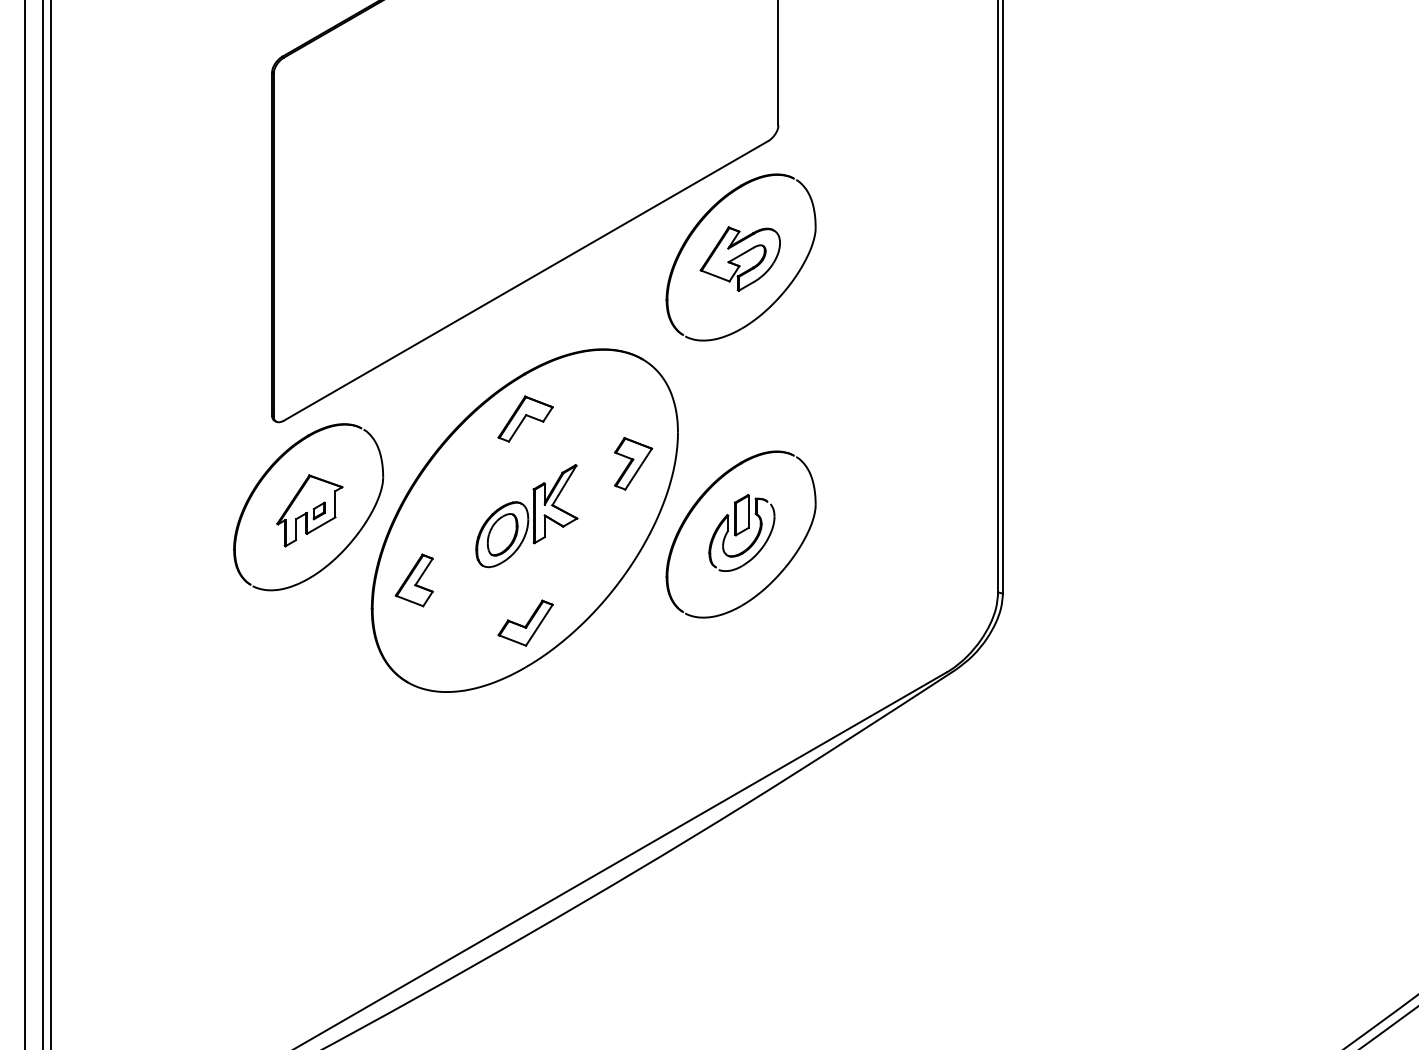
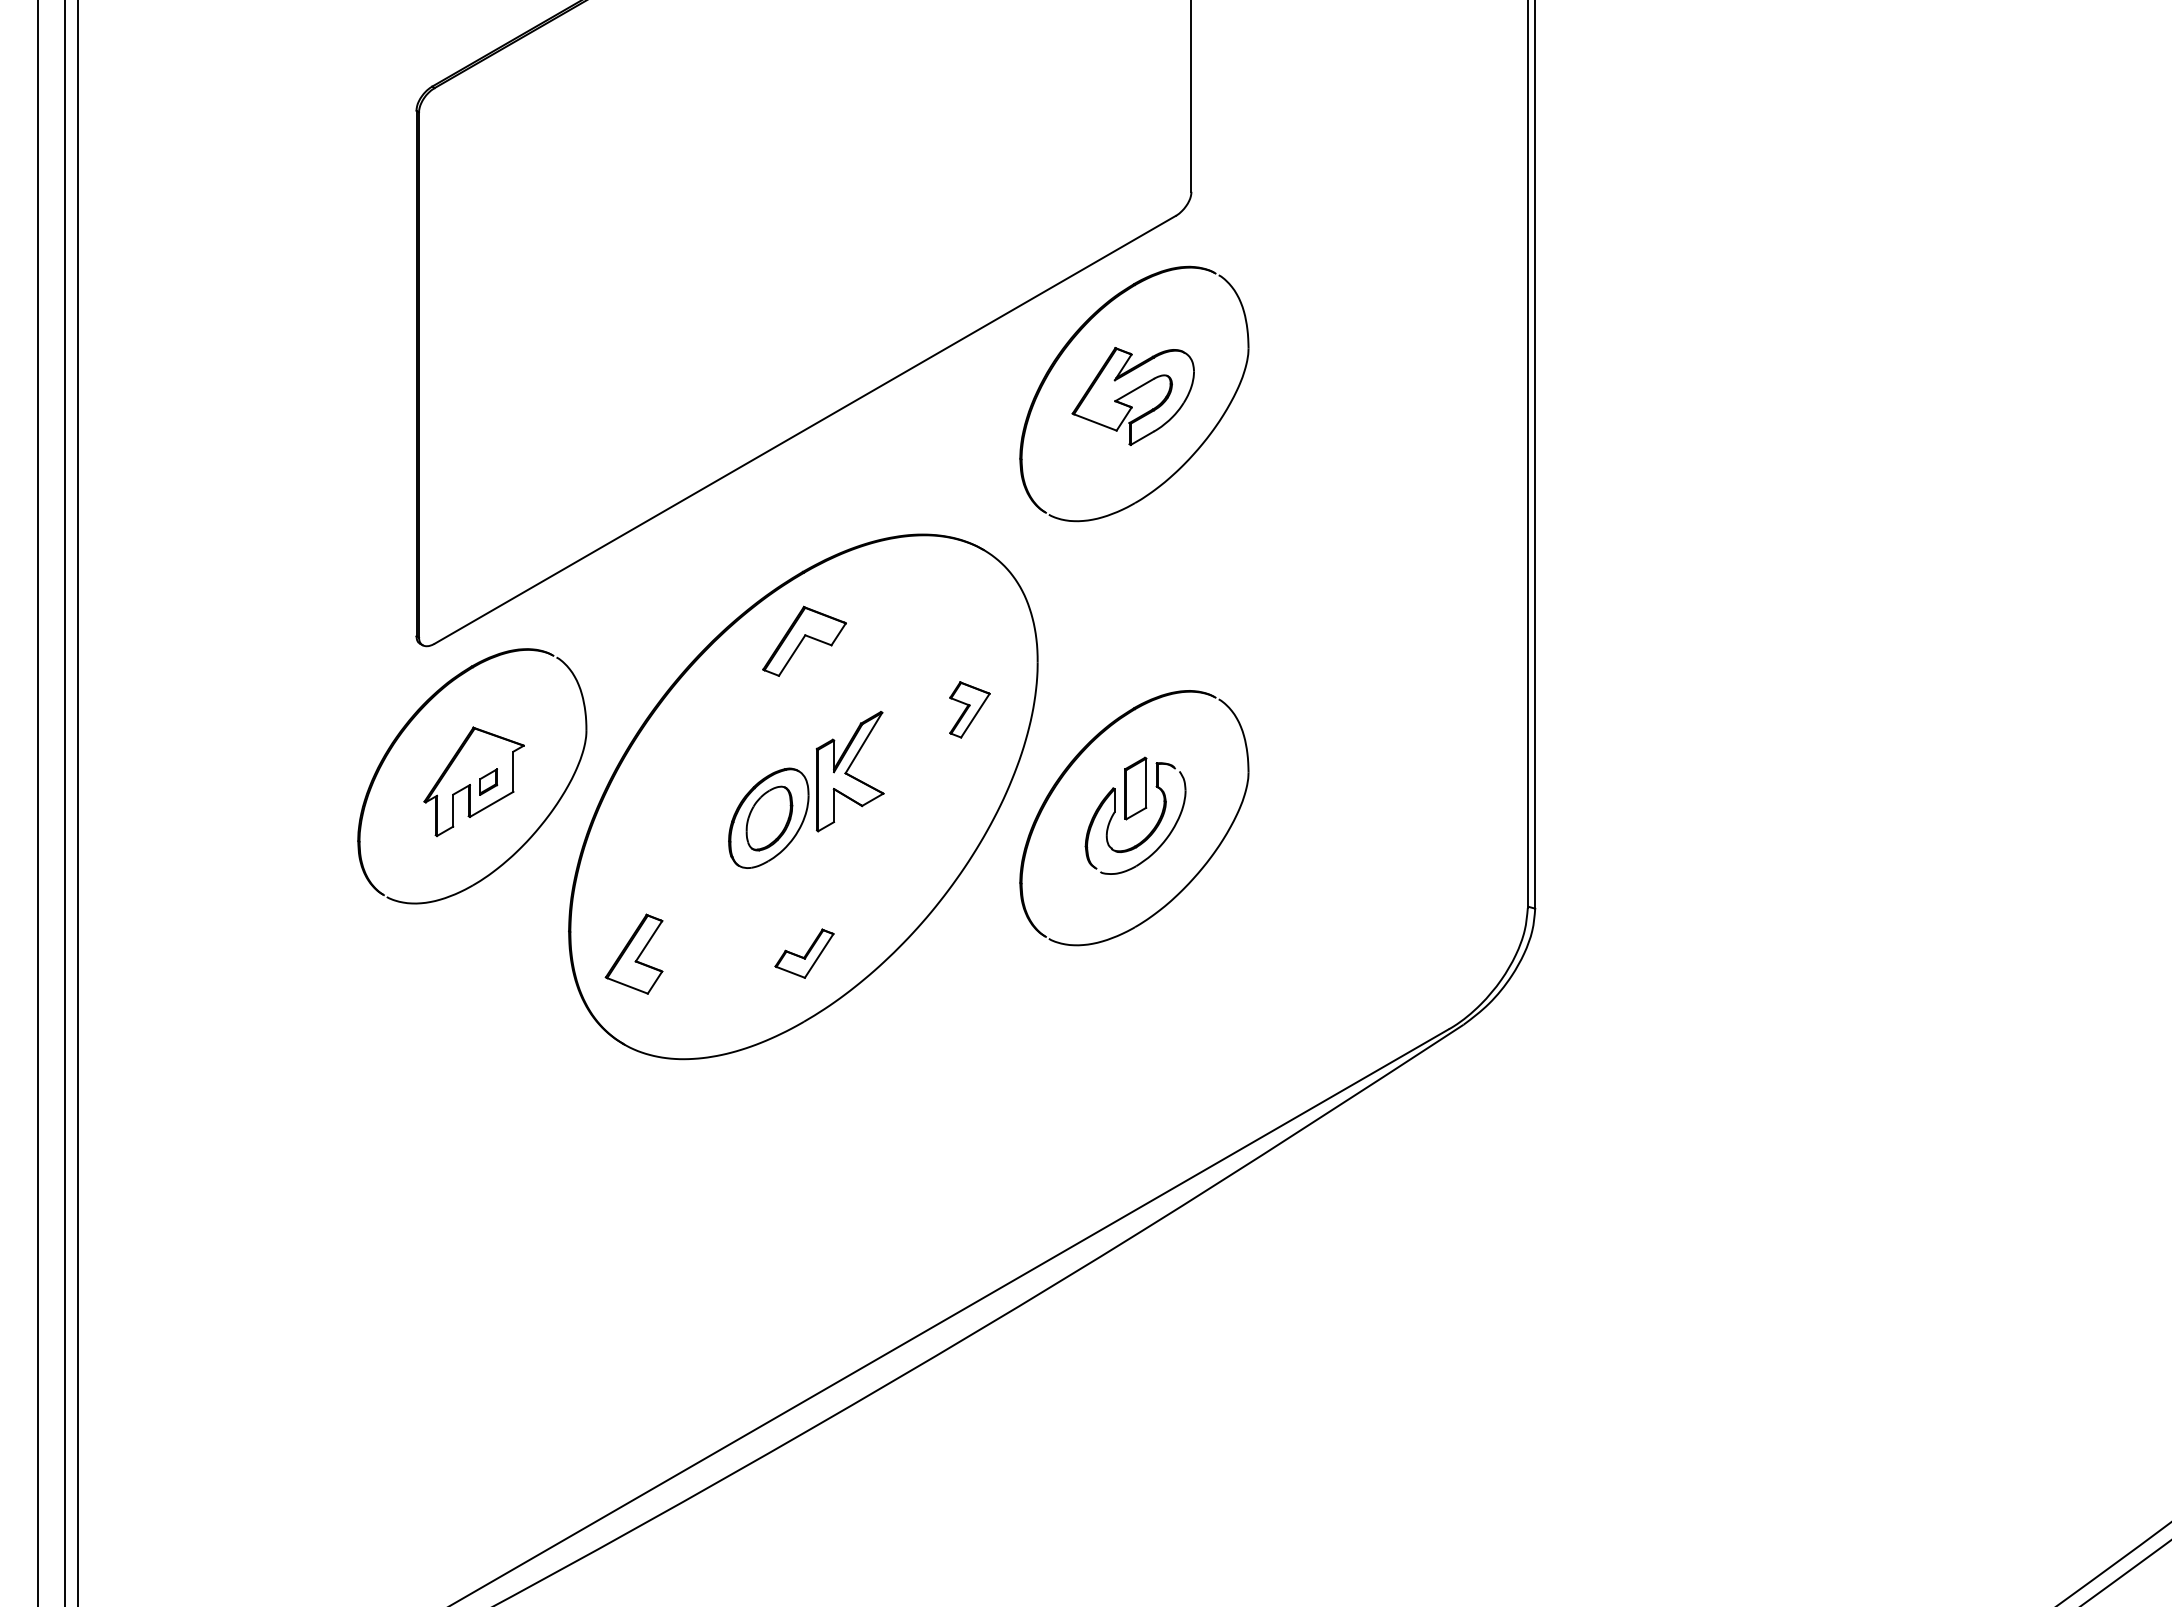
part: (633, 463) -> (969, 709), size x0.7
part: (413, 580) -> (632, 954), moved
part: (525, 622) -> (804, 952), size x0.7

